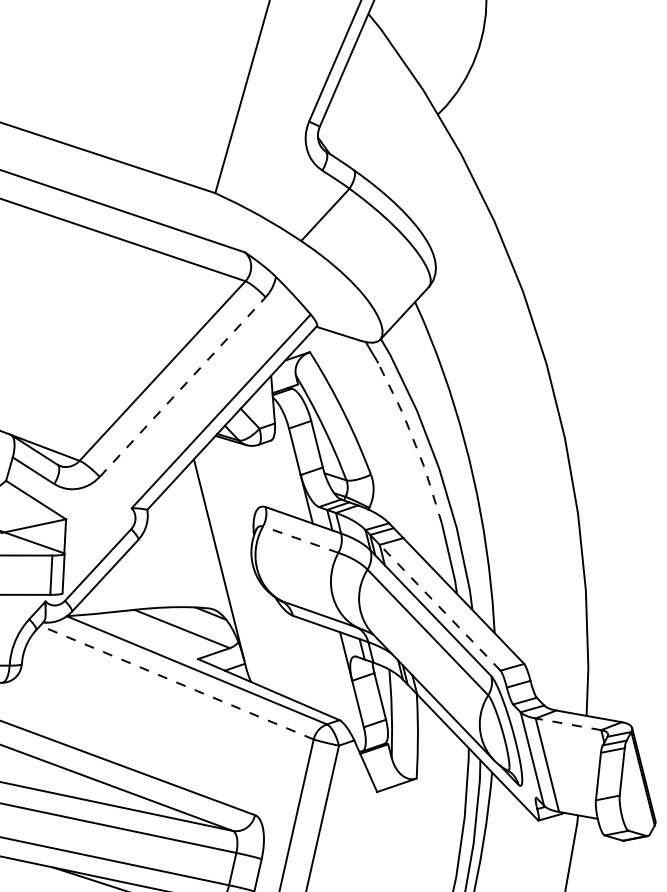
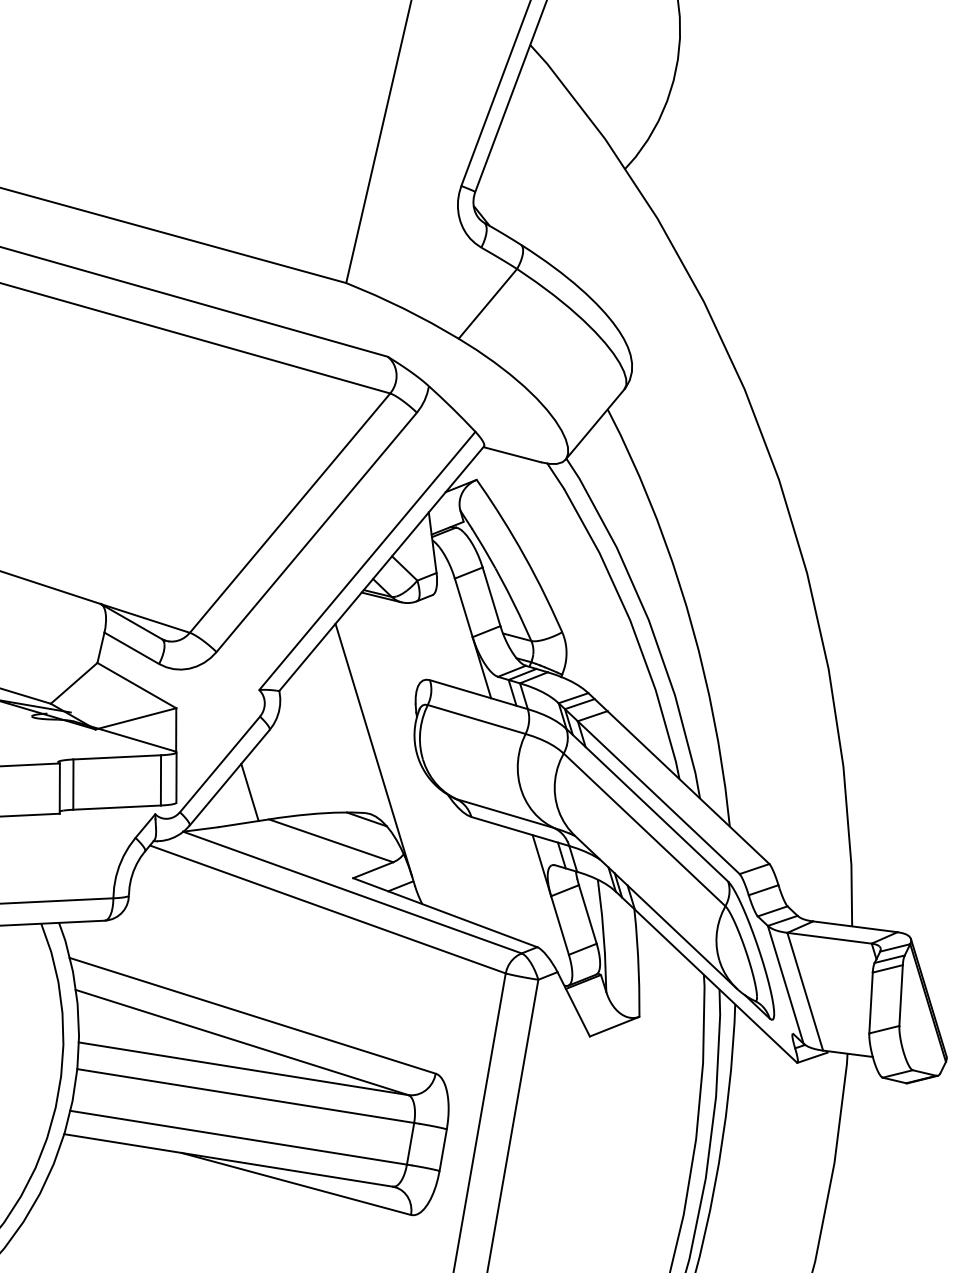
line: (183, 386) -> (317, 531), dashed -> solid
line: (413, 440) -> (614, 586), dashed -> solid
line: (300, 539) -> (476, 719), dashed -> solid
line: (120, 587) -> (249, 791), added
line: (439, 607) -> (658, 797), dashed -> solid
line: (177, 682) -> (328, 909), dashed -> solid
line: (568, 724) -> (829, 938), dashed -> solid

